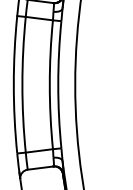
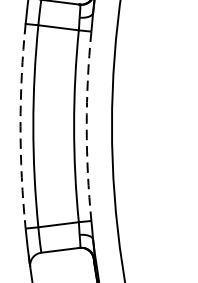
arc: (13, 84) -> (20, 125), solid -> dashed
arc: (58, 84) -> (87, 125), solid -> dashed

